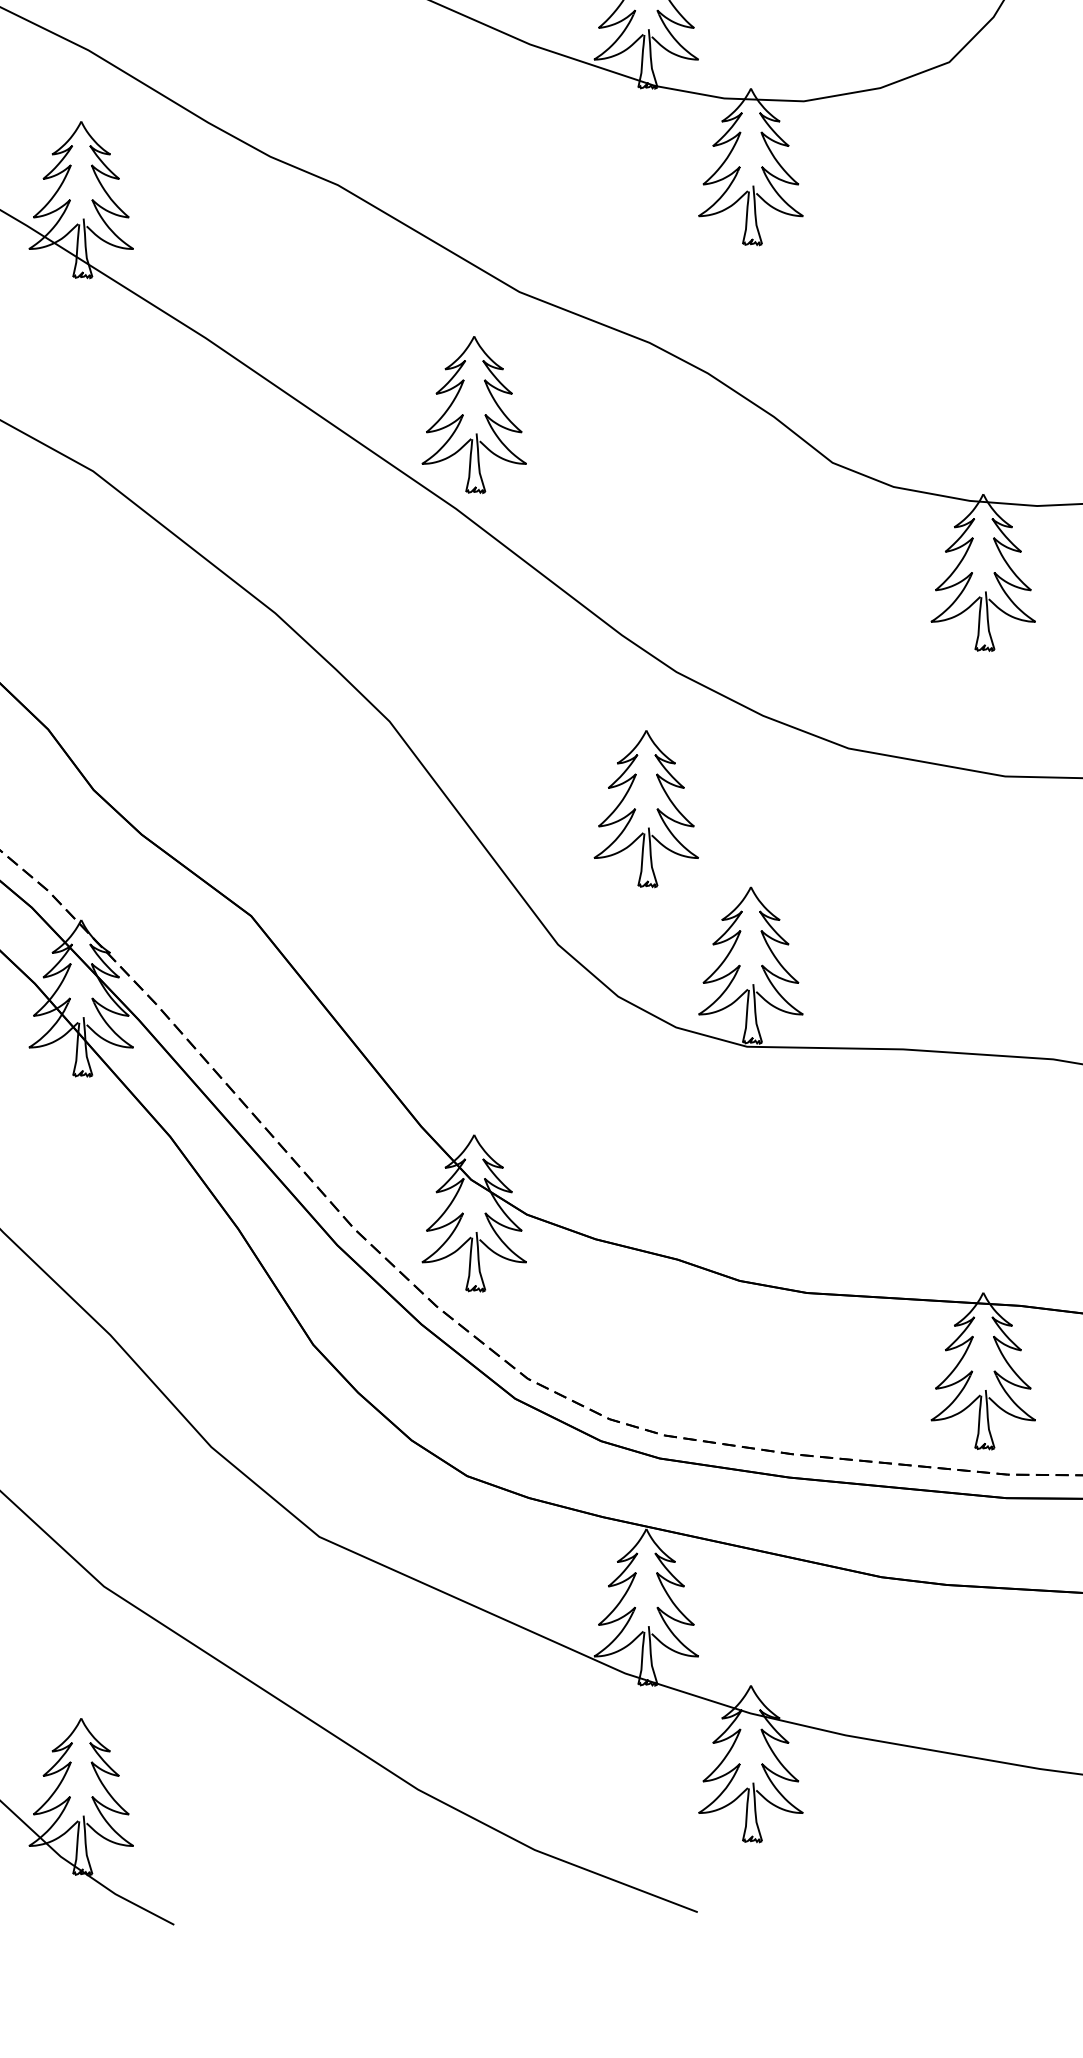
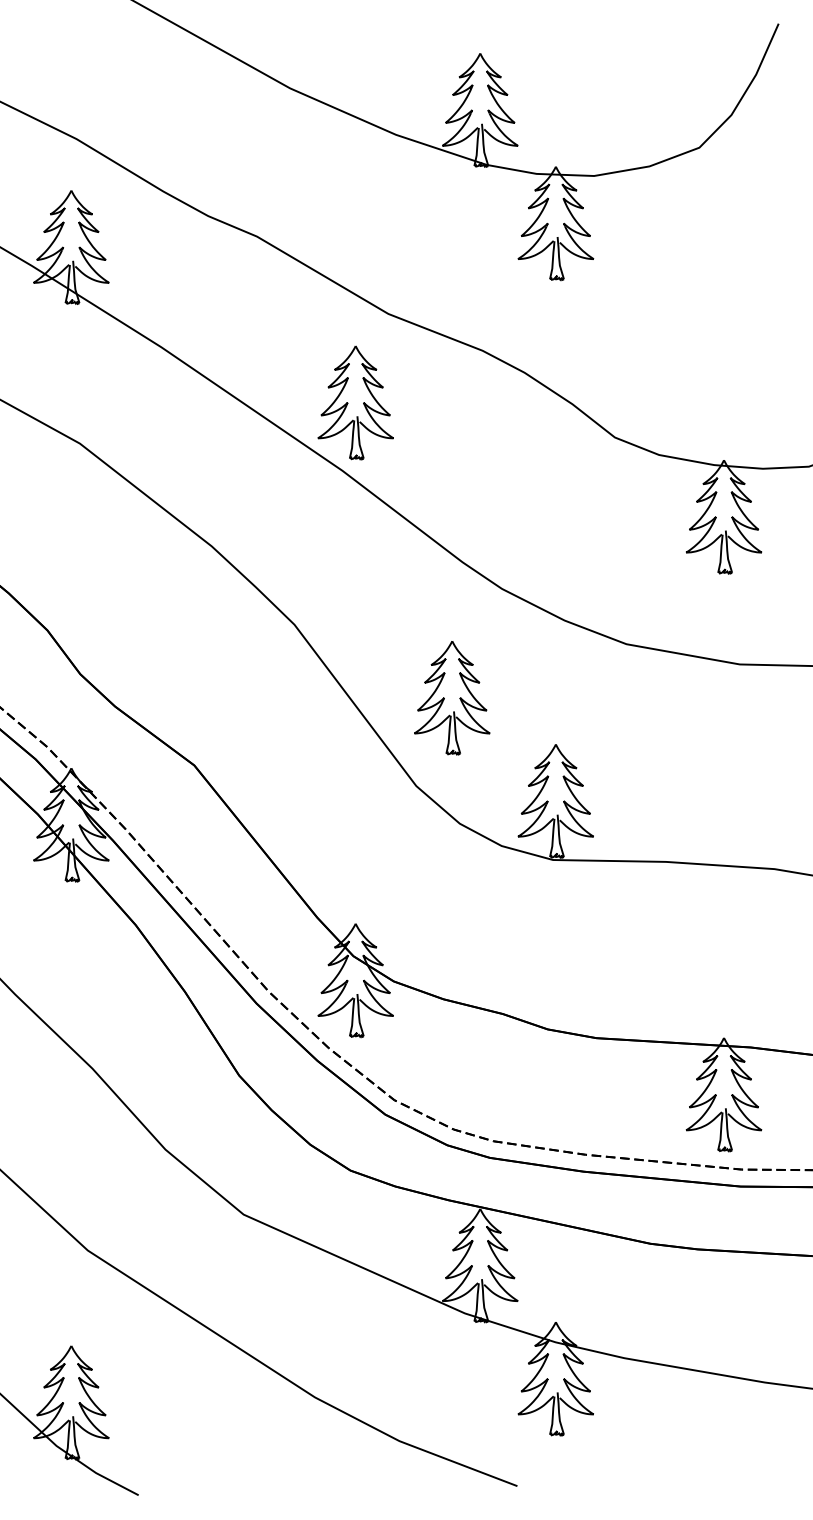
part: (646, 809) -> (452, 698), moved

